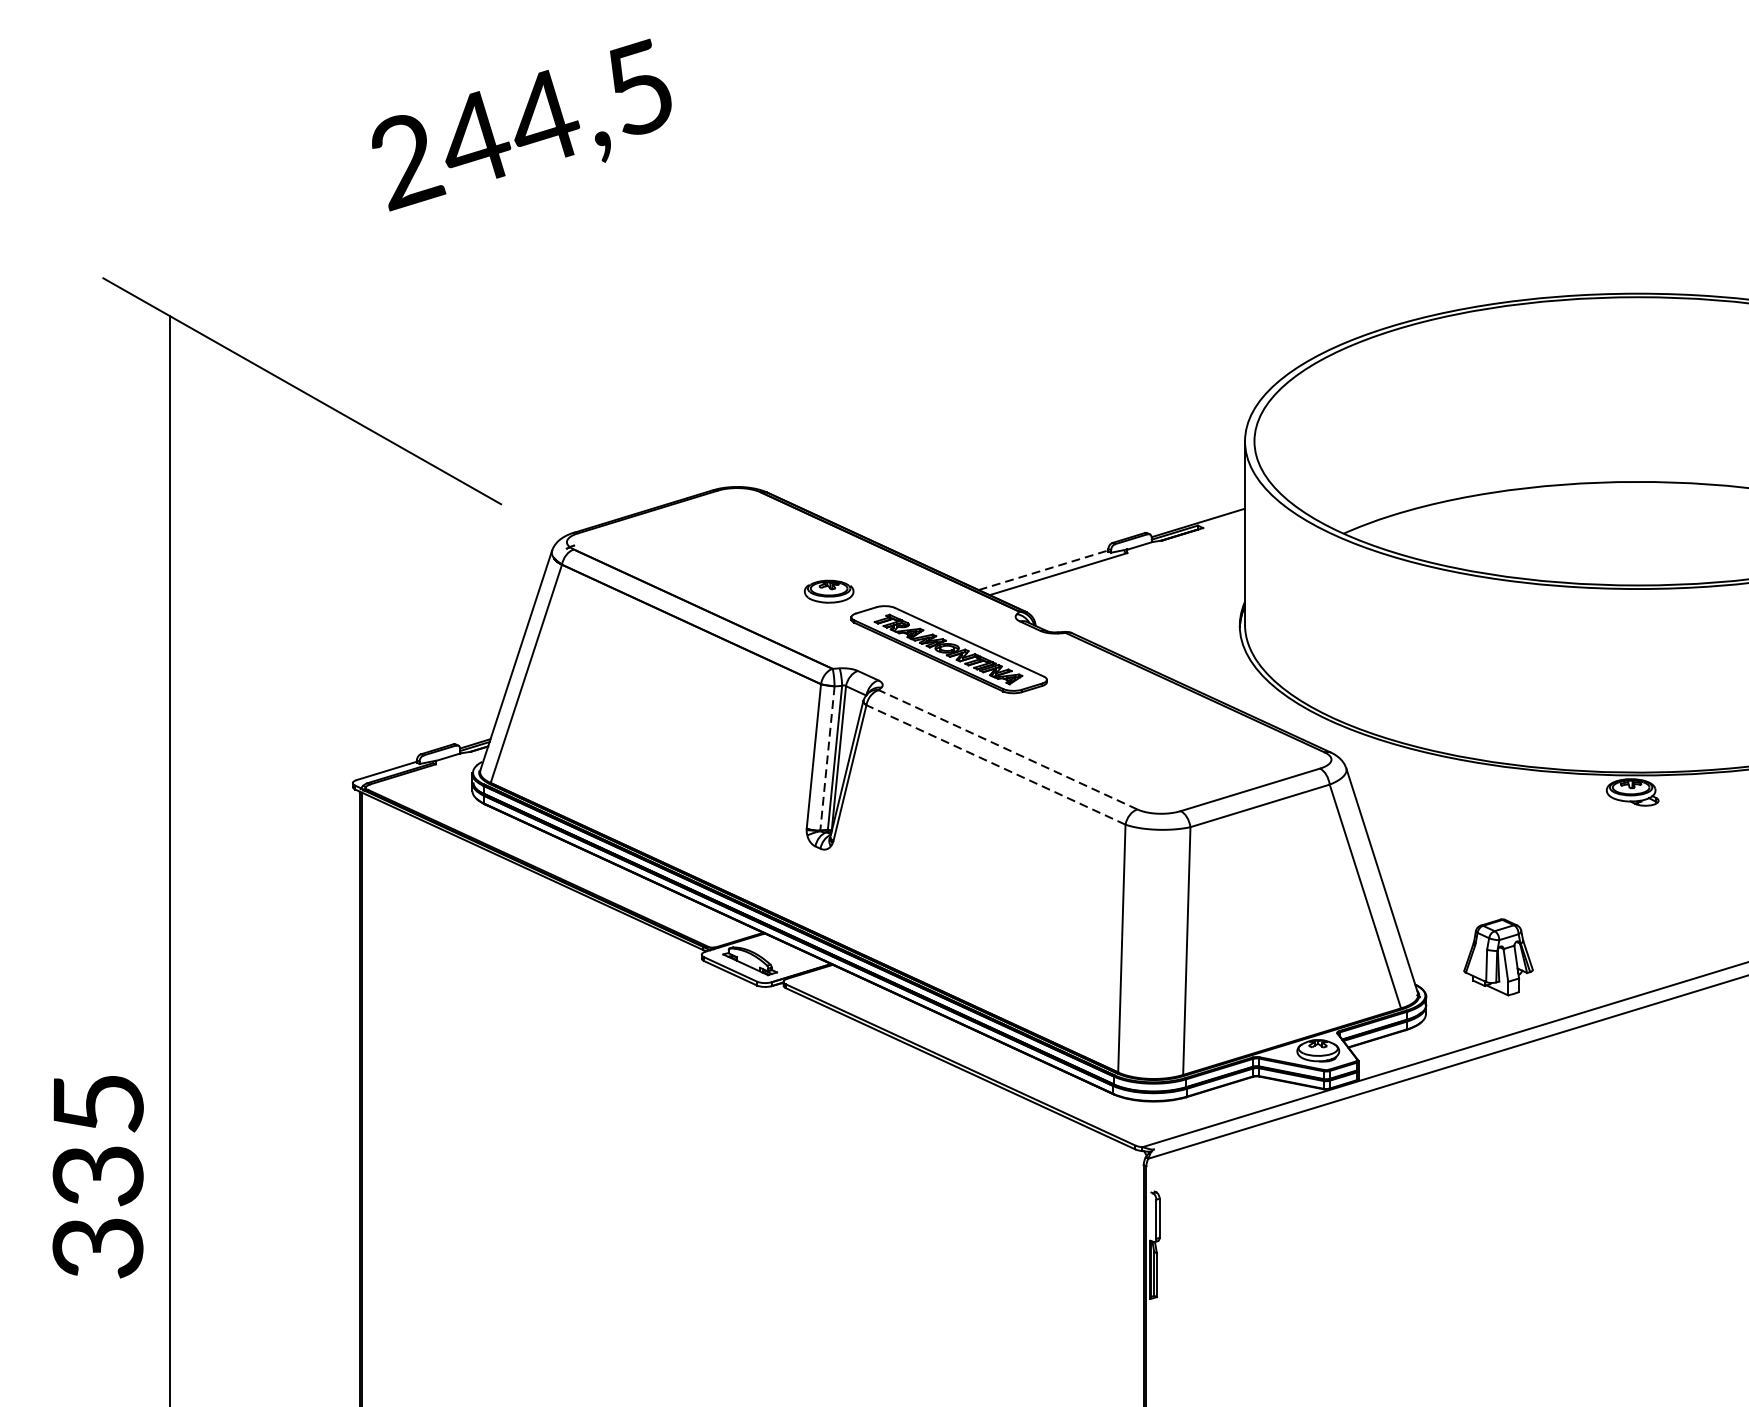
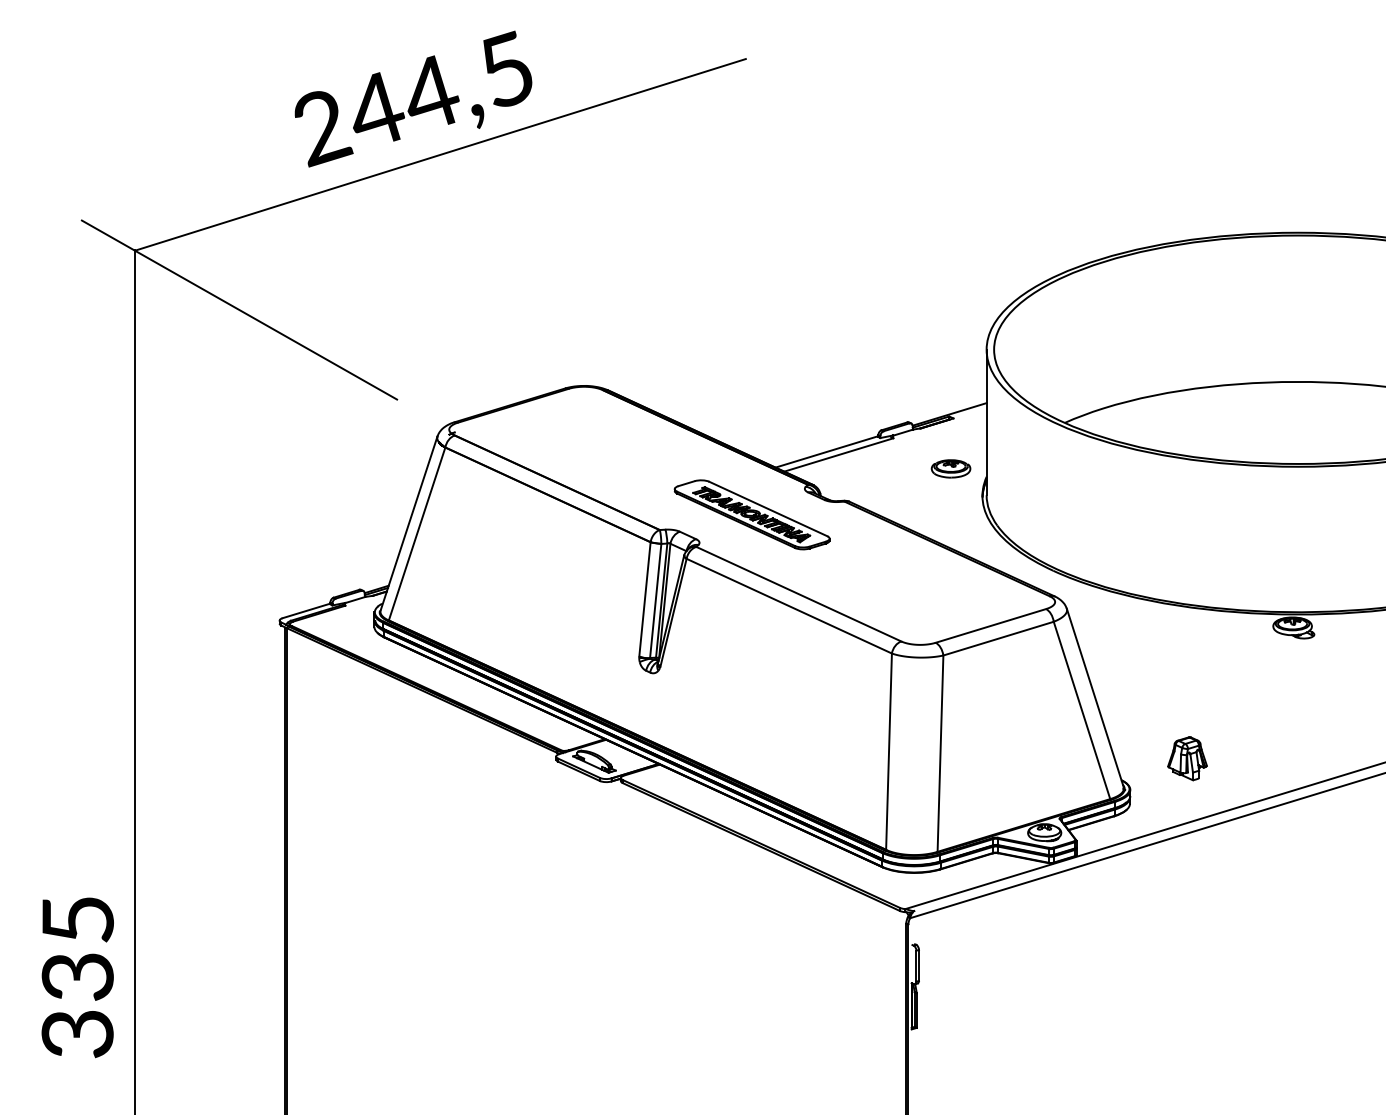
line: (555, 194) -> (440, 154), added
line: (1042, 569) -> (826, 451), dashed -> solid
part: (828, 591) -> (950, 468), moved
line: (1007, 750) -> (798, 594), dashed -> solid
line: (827, 759) -> (655, 601), dashed -> solid
line: (995, 764) -> (788, 605), dashed -> solid
part: (1498, 957) -> (1187, 758), size x0.71
text: (97, 1176) -> (77, 977), moved

